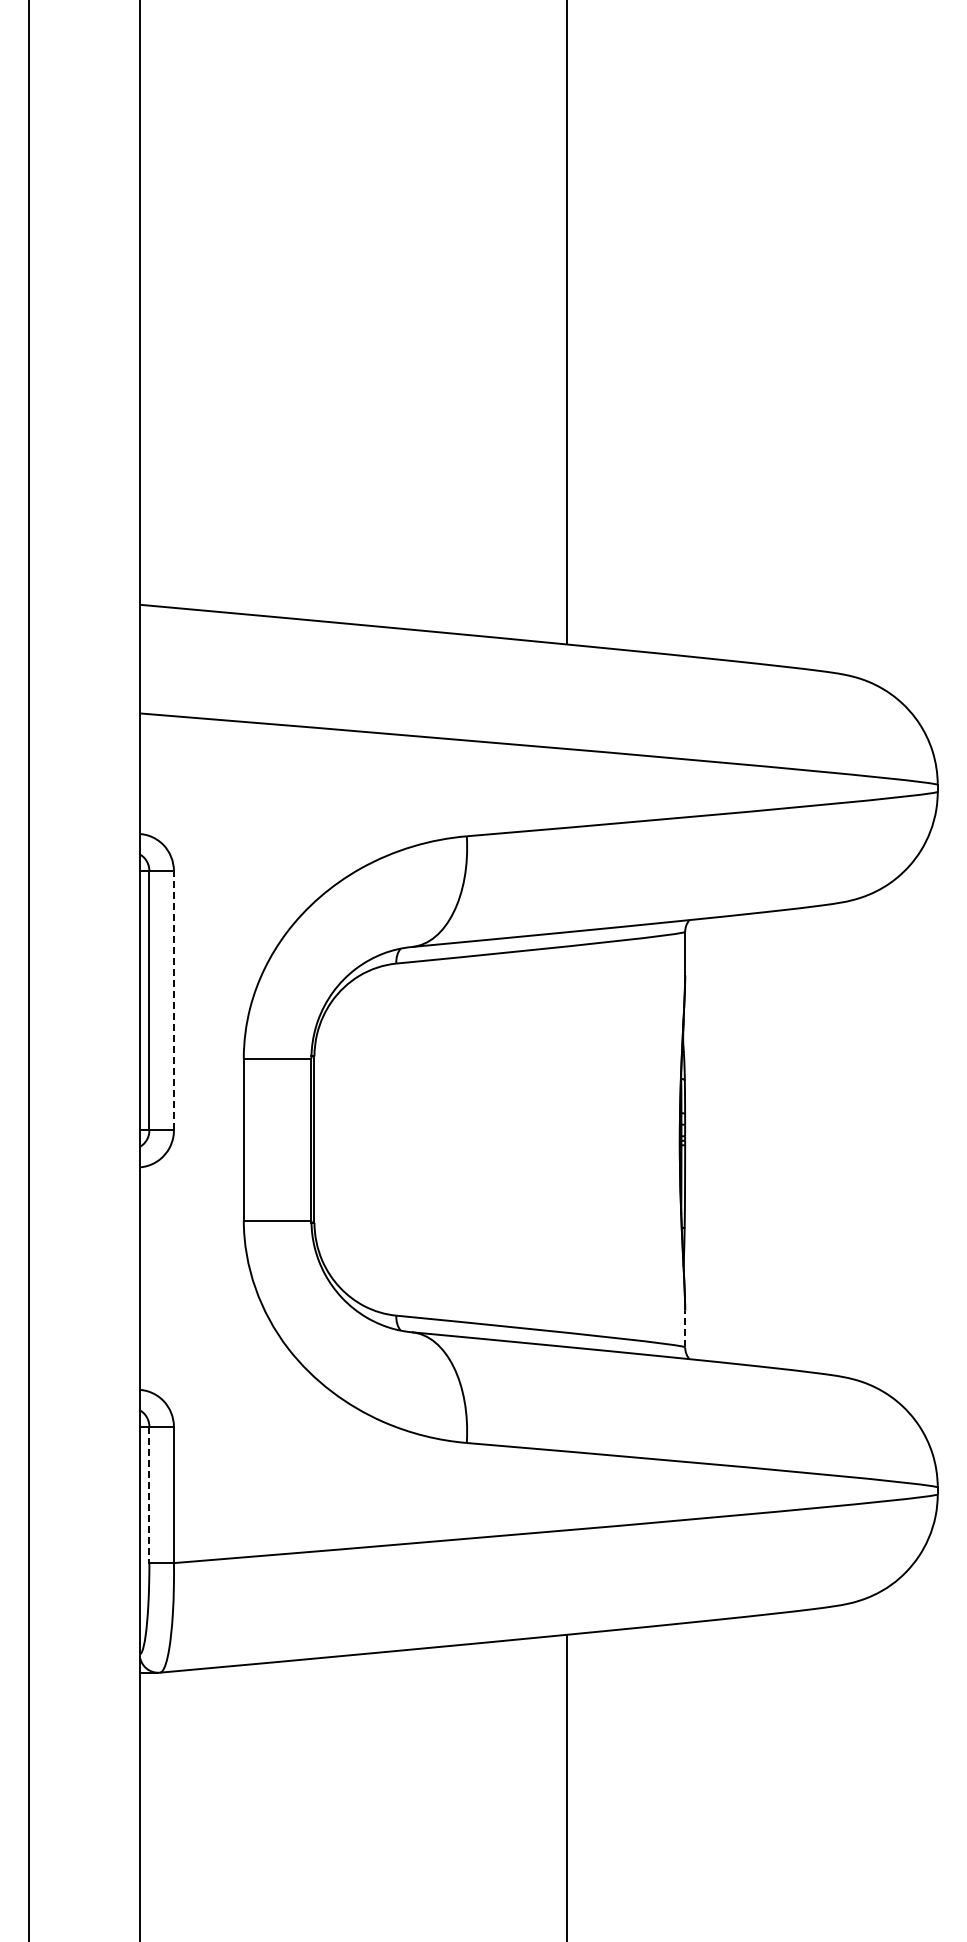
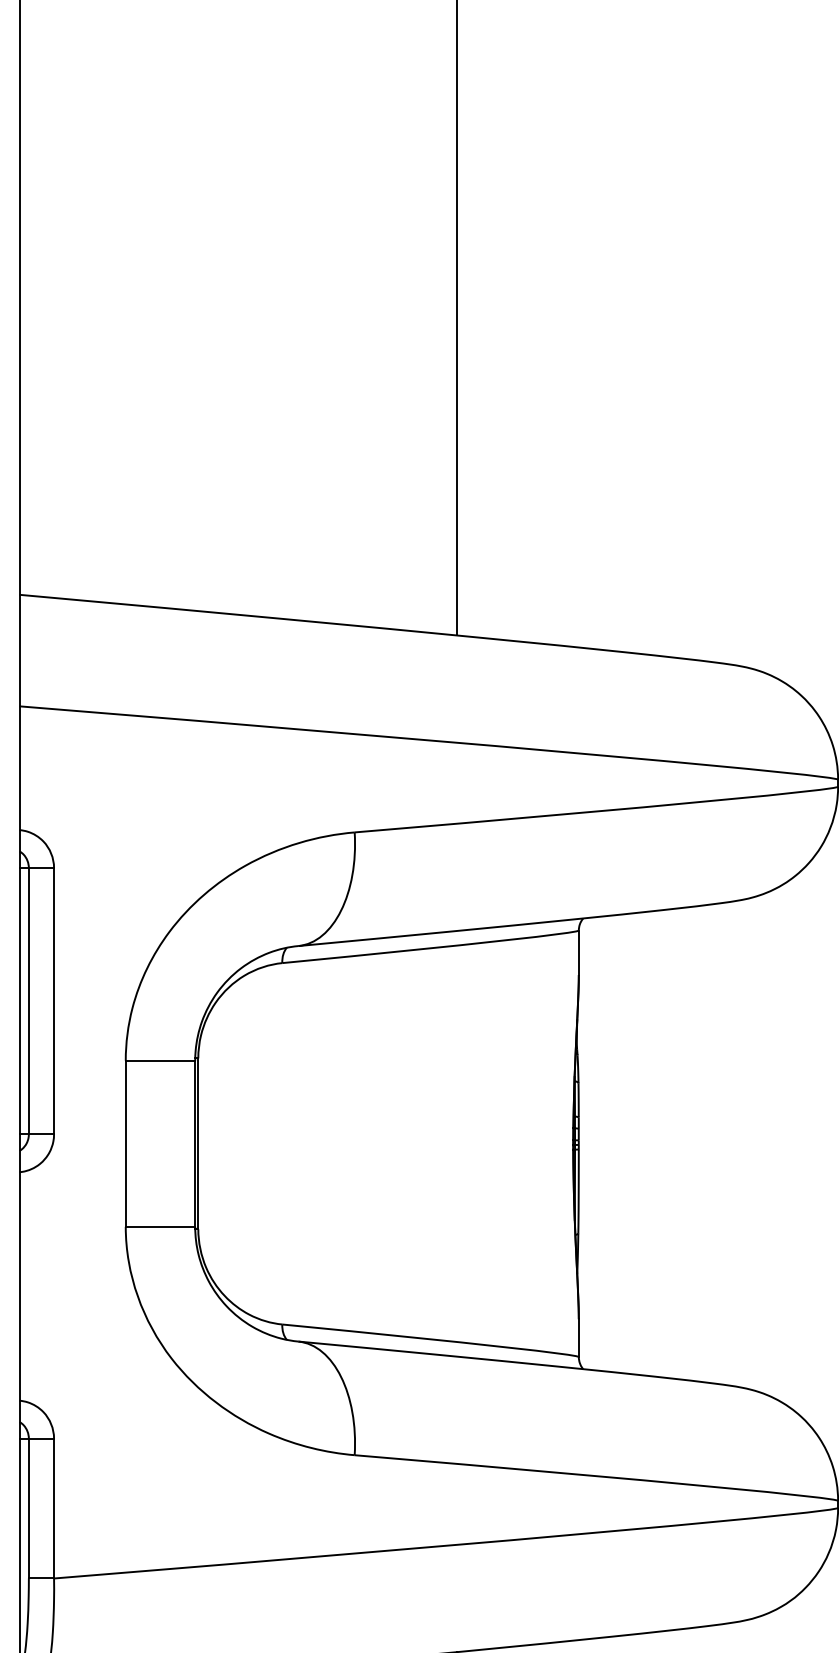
line: (173, 1000) -> (53, 1000), dashed -> solid
line: (685, 1328) -> (579, 1337), dashed -> solid
line: (149, 1495) -> (28, 1509), dashed -> solid

